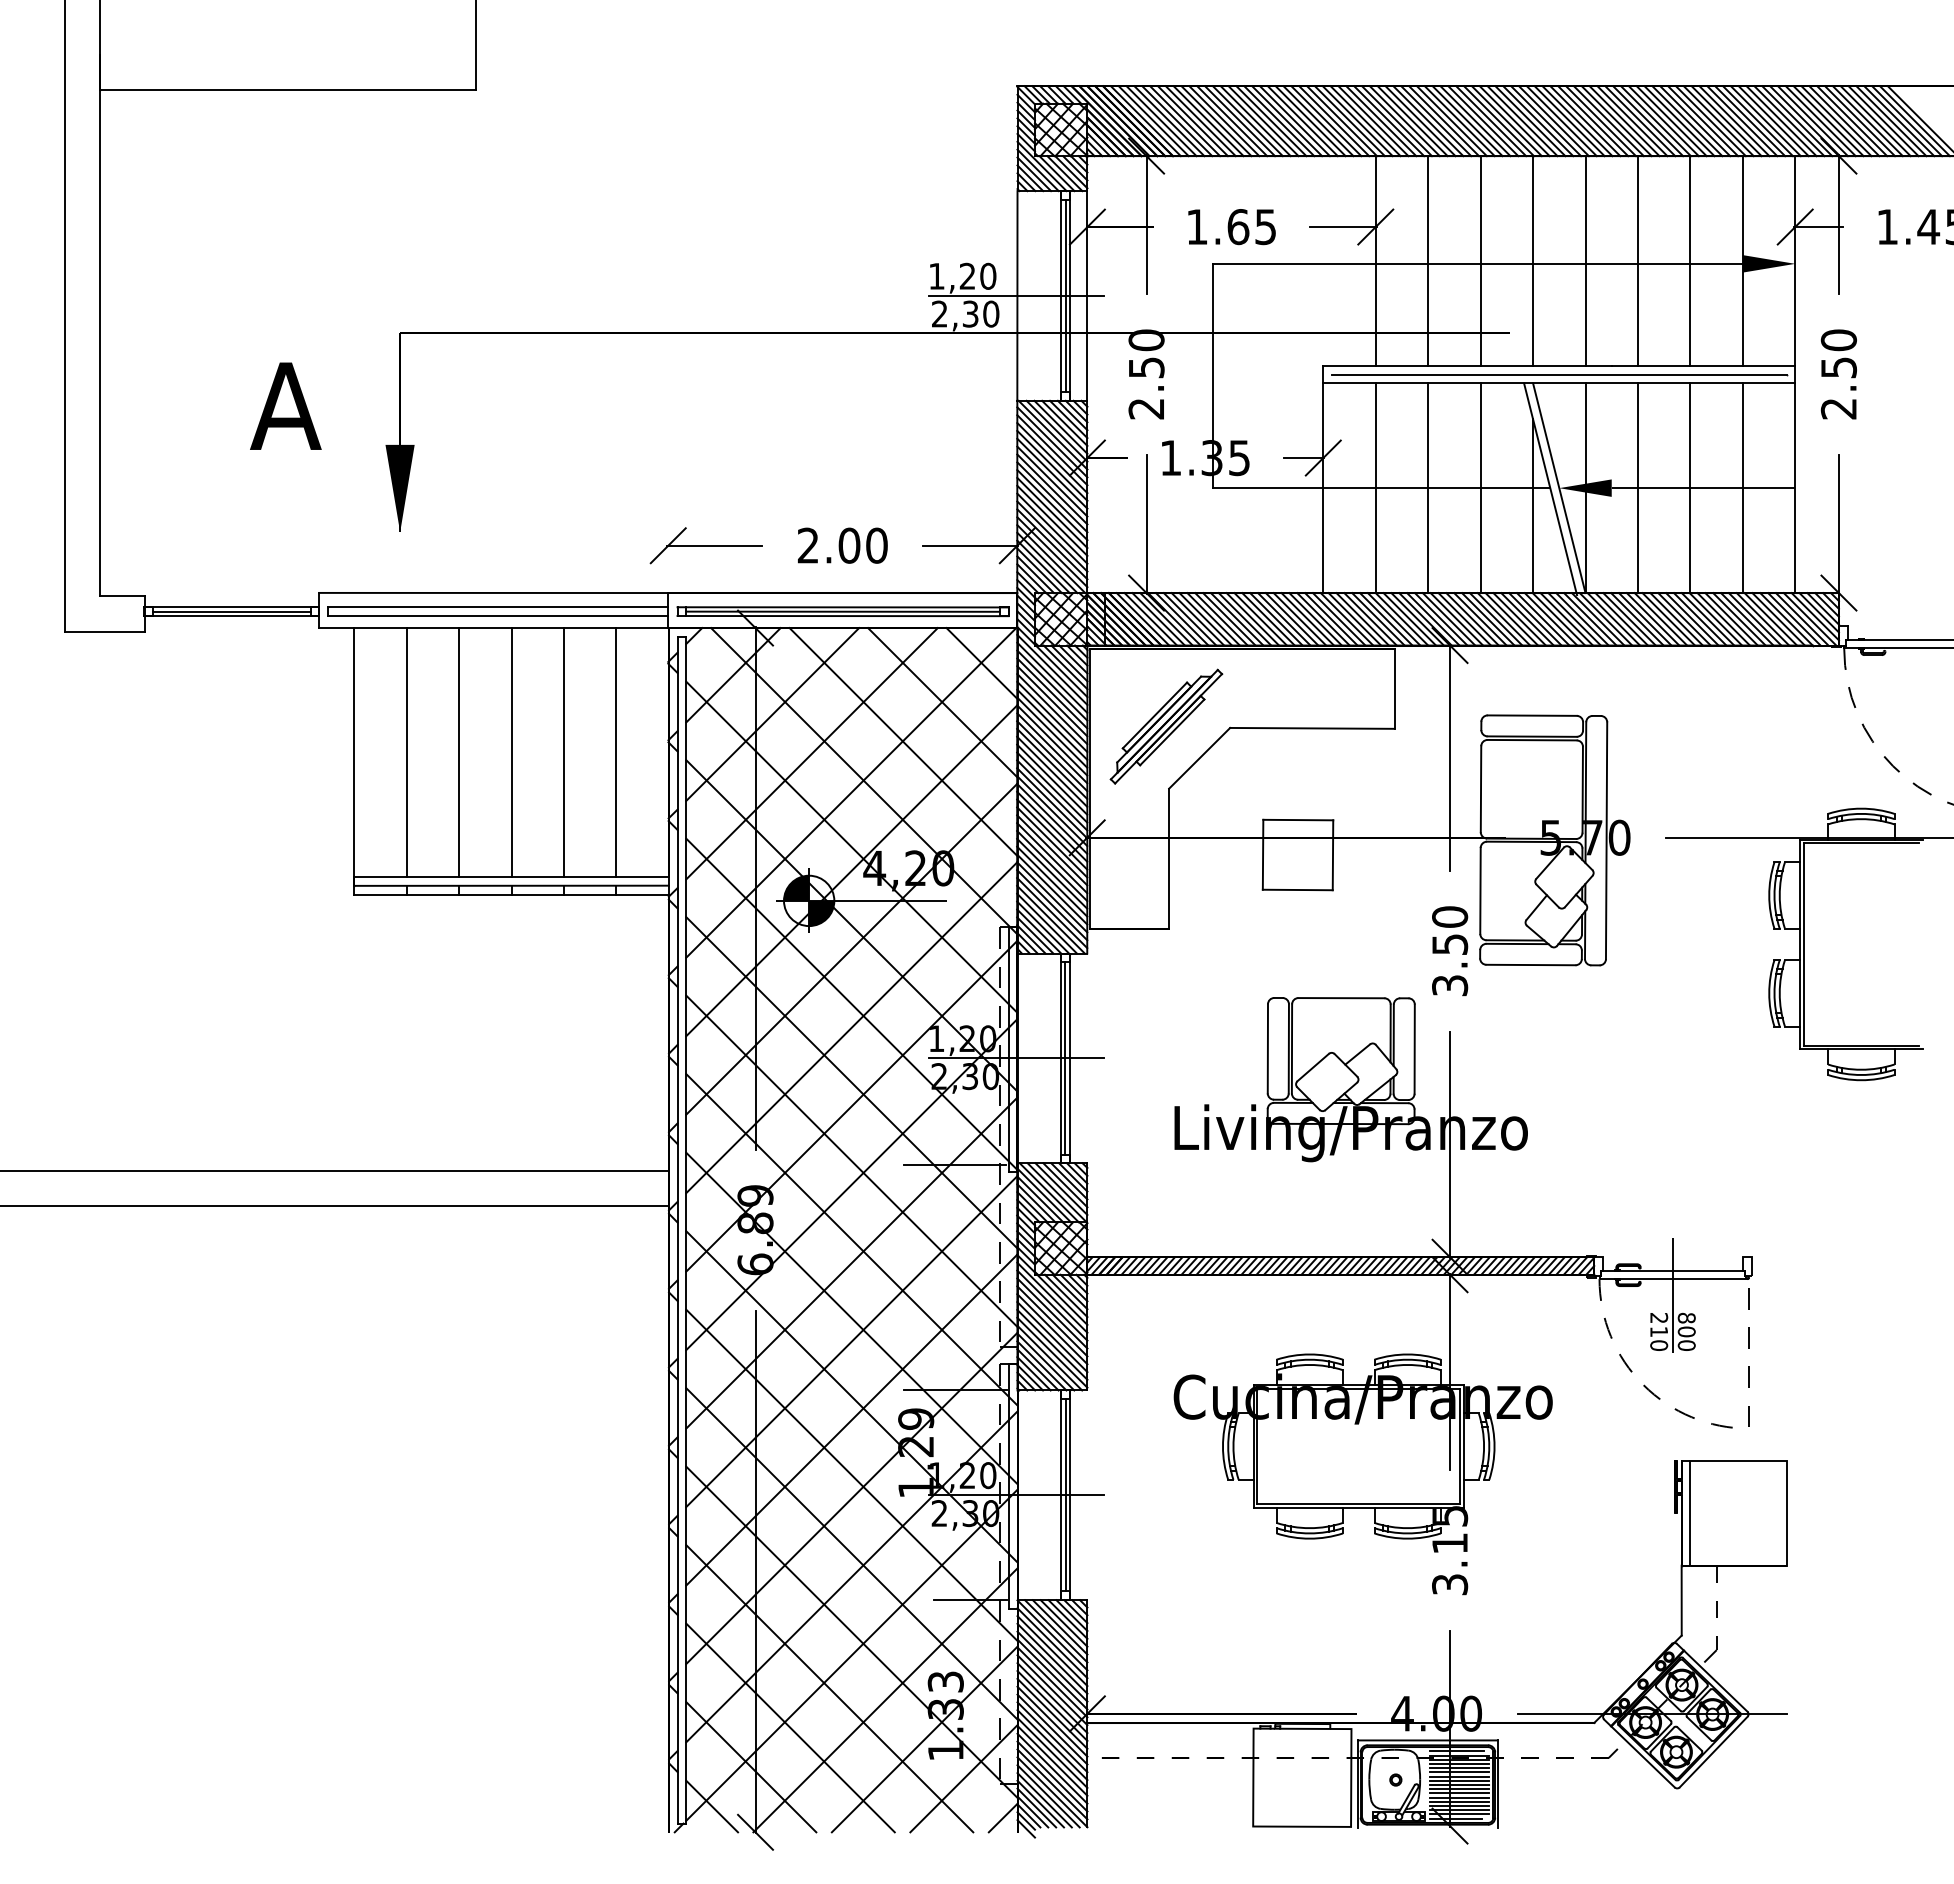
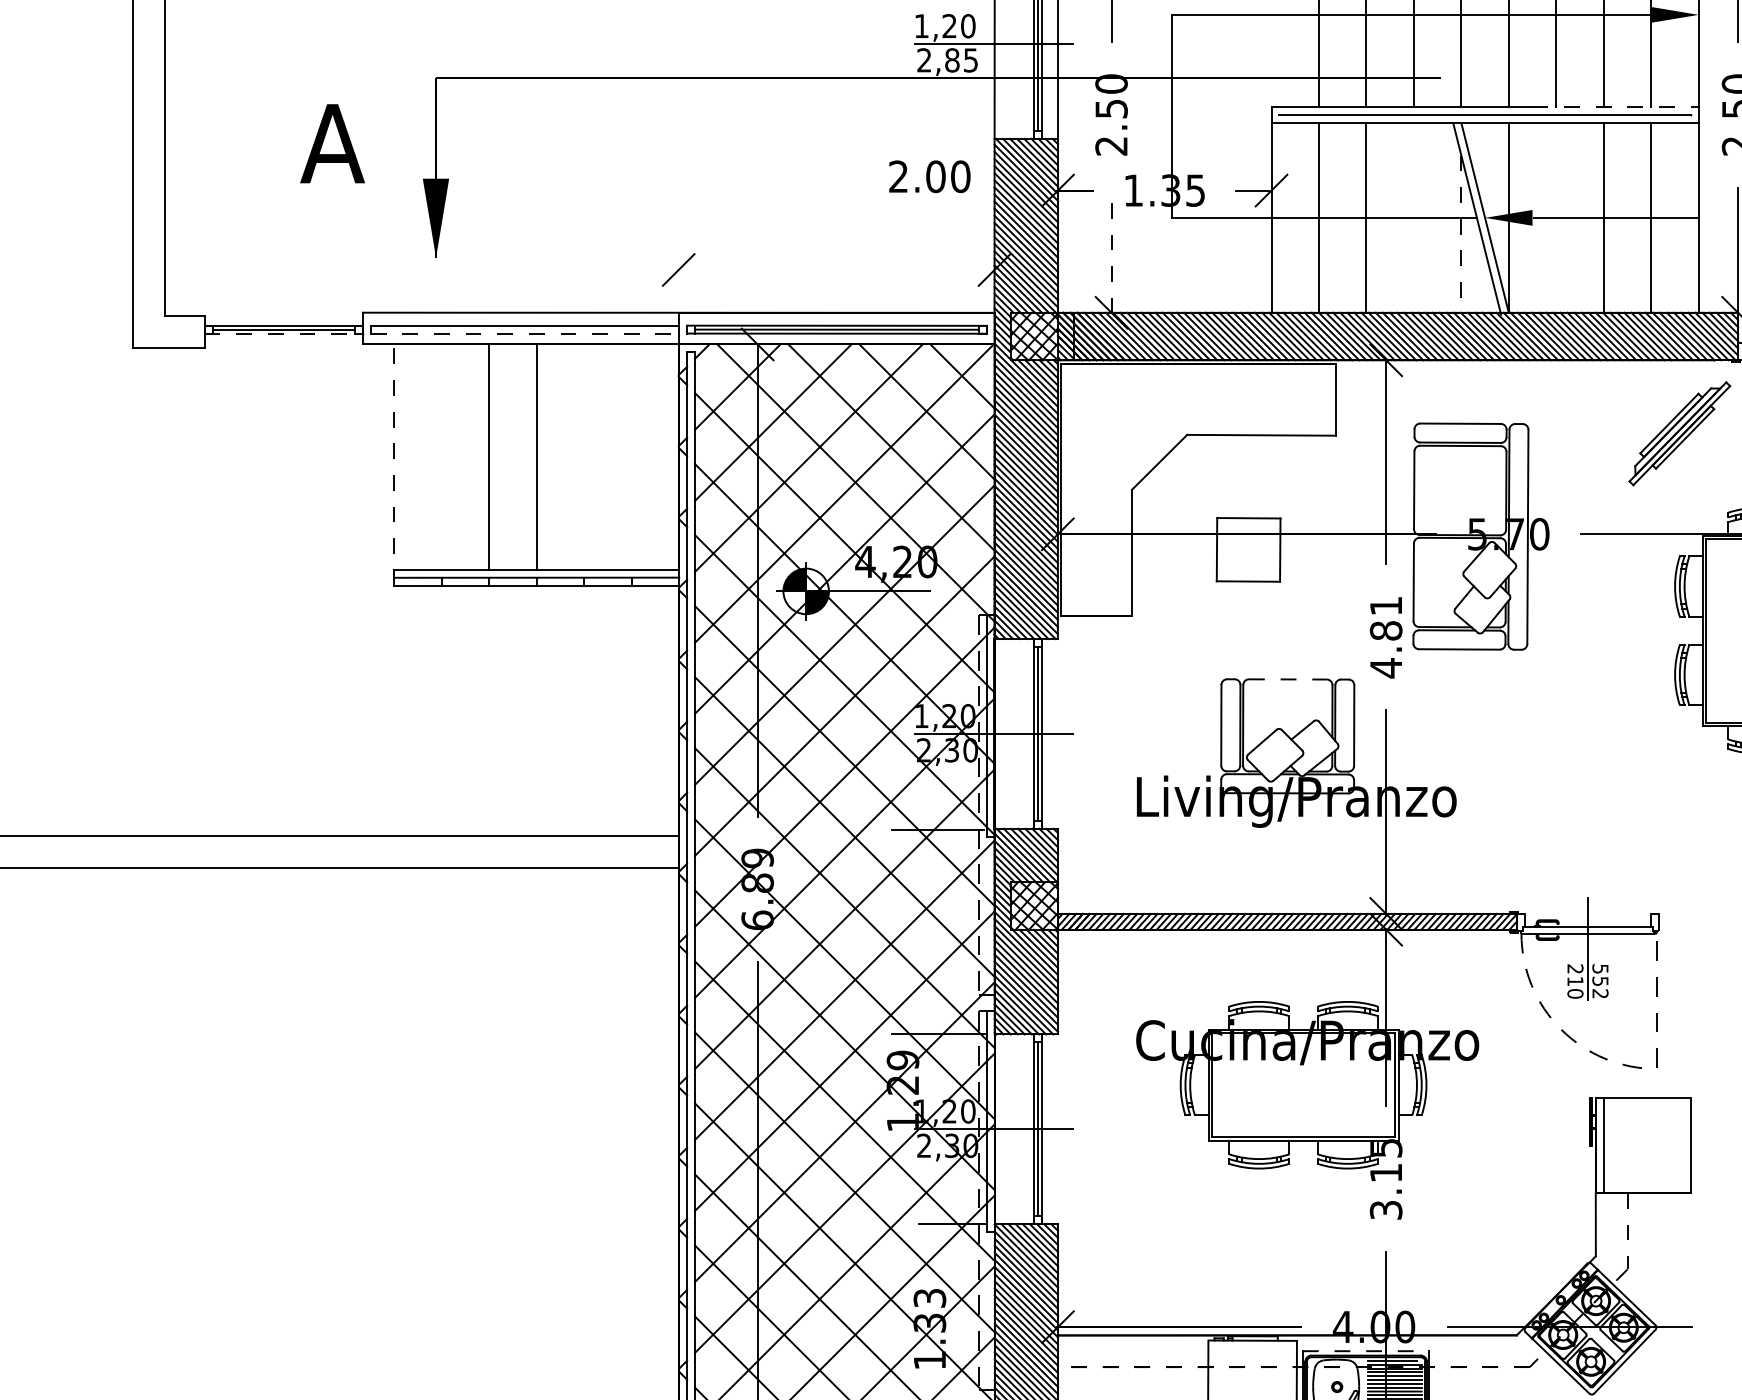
text: (980, 313) -> (961, 59), 2,30 -> 2,85
line: (1703, 365) -> (1615, 106), solid -> dashed
line: (1480, 488) -> (1413, 218), removed
line: (1637, 488) -> (1555, 218), removed
line: (1533, 506) -> (1461, 234), solid -> dashed
line: (1146, 524) -> (1111, 250), solid -> dashed
line: (714, 545) -> (720, 269), removed
text: (842, 545) -> (929, 176), moved
line: (970, 545) -> (952, 269), removed
line: (232, 616) -> (284, 334), solid -> dashed
line: (498, 616) -> (525, 334), solid -> dashed
part: (1166, 726) -> (1679, 433), moved
line: (406, 752) -> (441, 457), removed
line: (563, 752) -> (583, 457), removed
line: (616, 752) -> (631, 457), removed
line: (354, 760) -> (394, 464), solid -> dashed
text: (1450, 951) -> (1386, 637), 3.50 -> 4.81
line: (1341, 998) -> (1287, 679), solid -> dashed
text: (1686, 1331) -> (1600, 981), 800 -> 552
line: (1427, 1740) -> (1365, 1351), solid -> dashed

